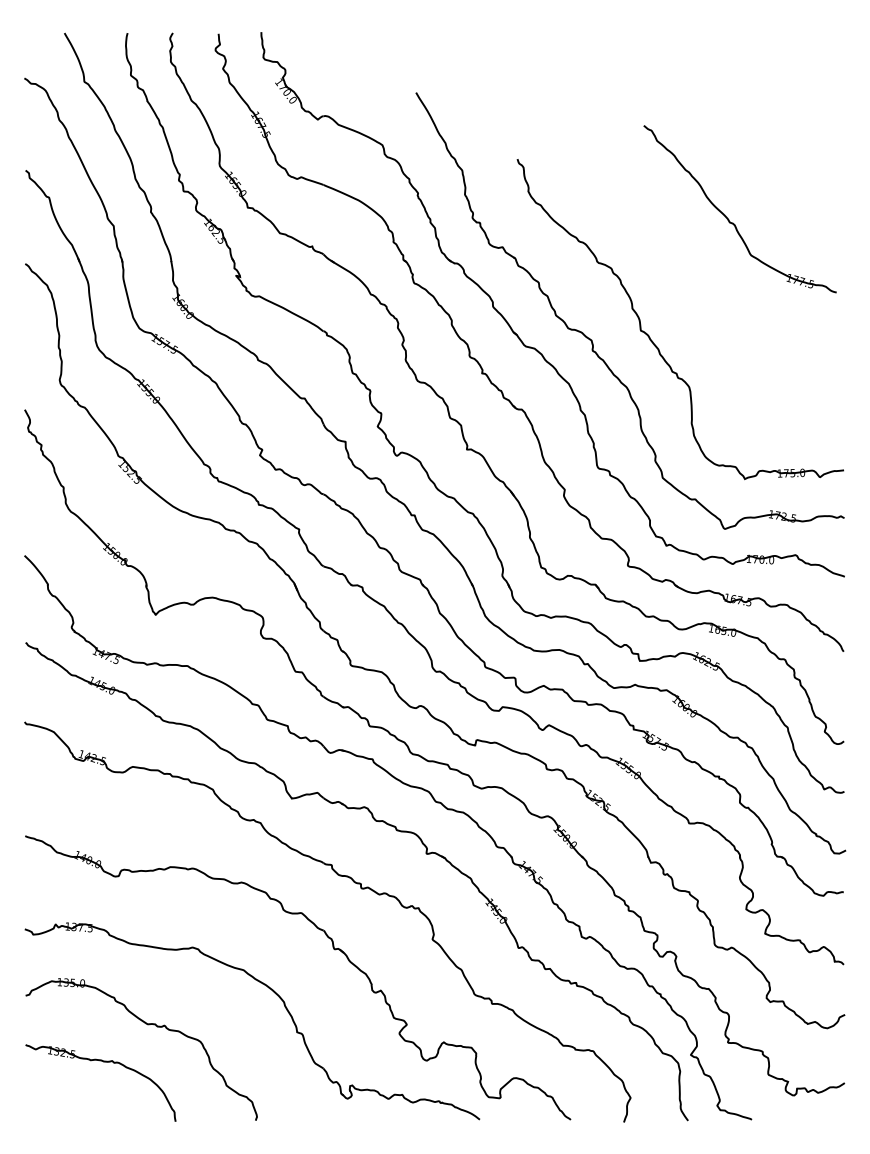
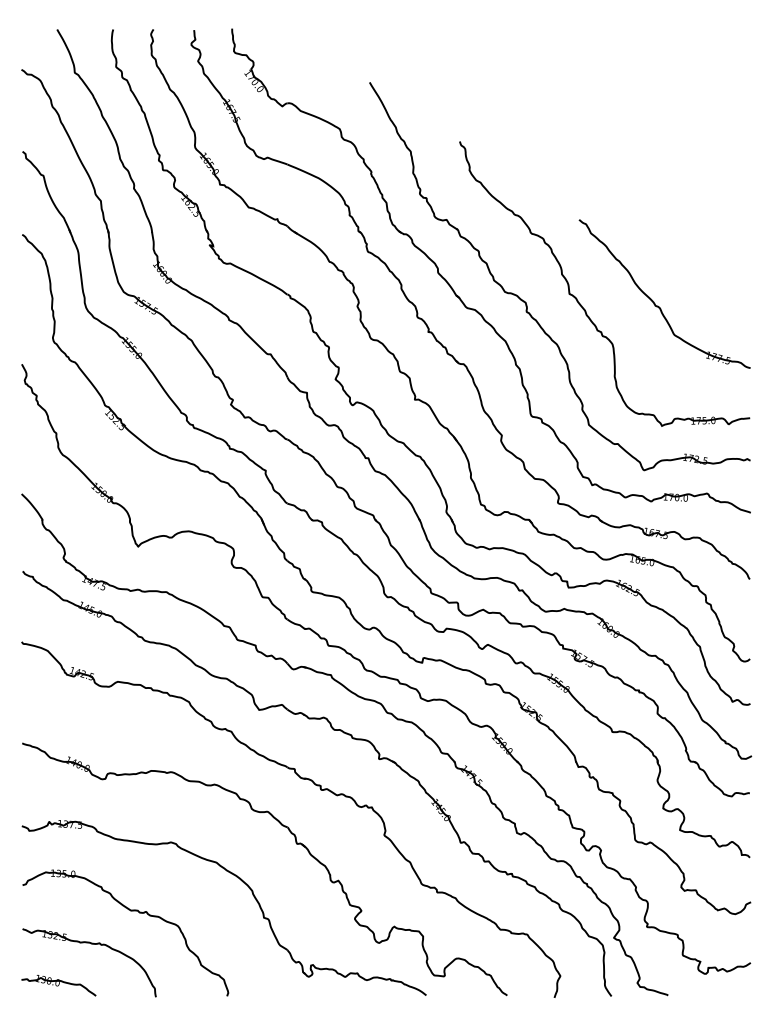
part: (727, 216) -> (653, 300), moved
part: (66, 1108) -> (58, 985), added

